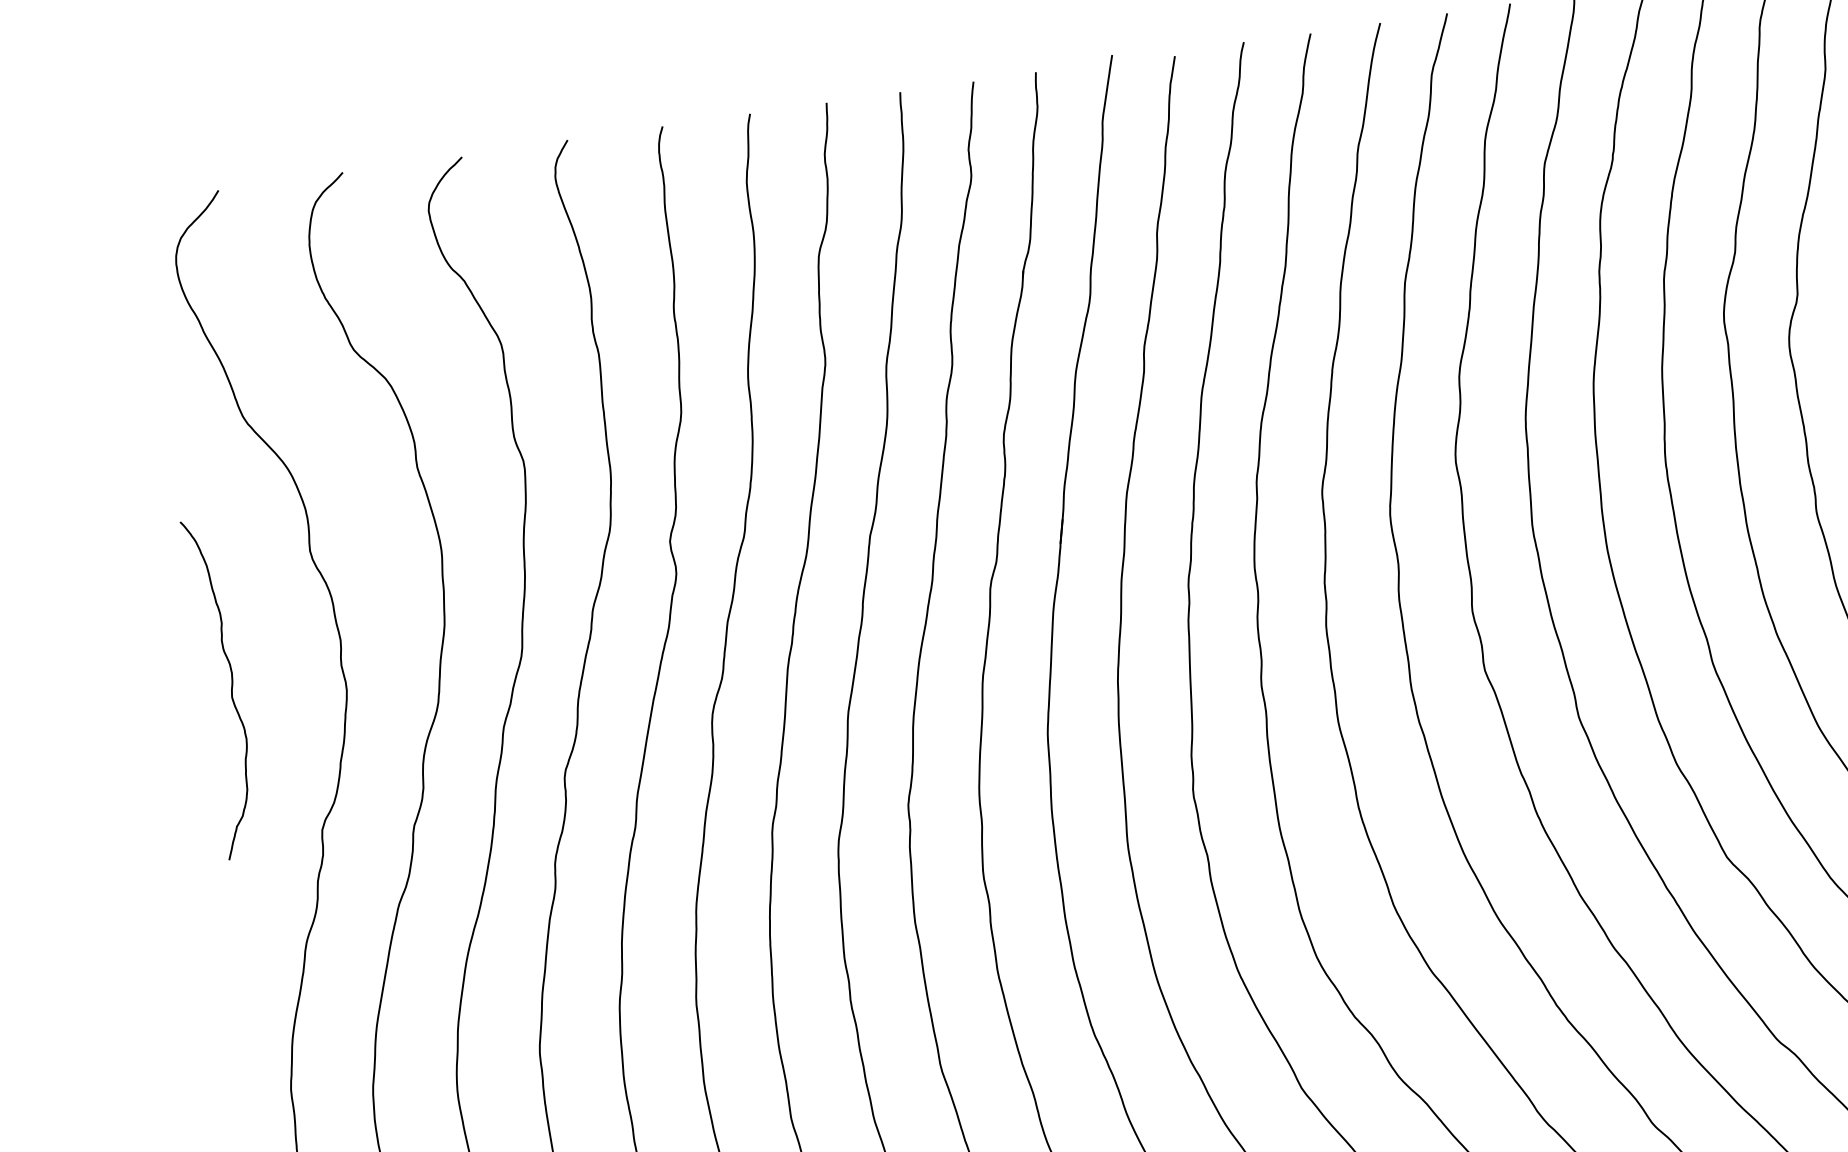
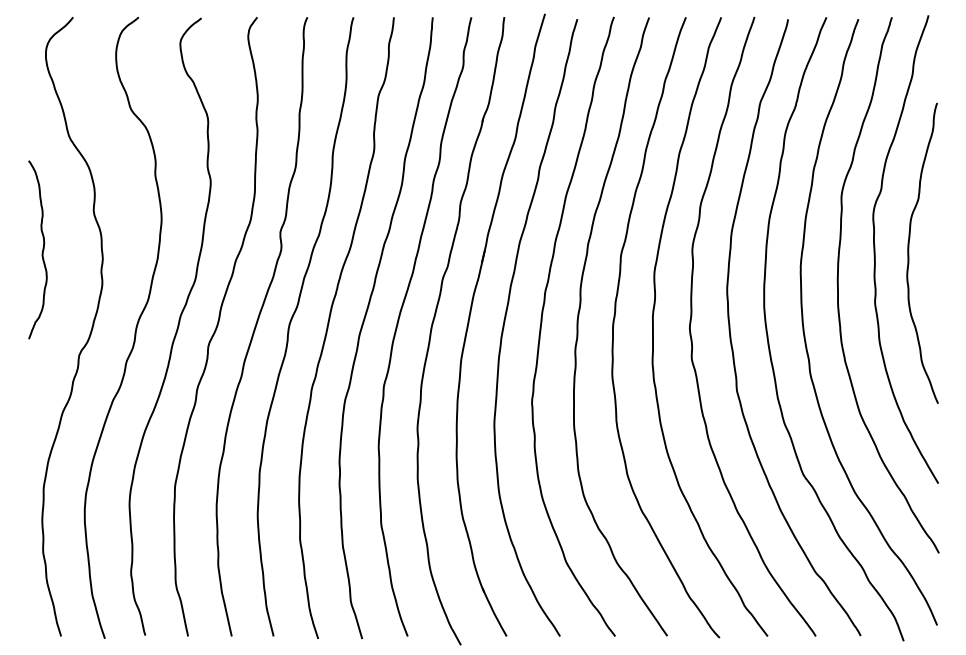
curve: (230, 686) -> (42, 249), moved

